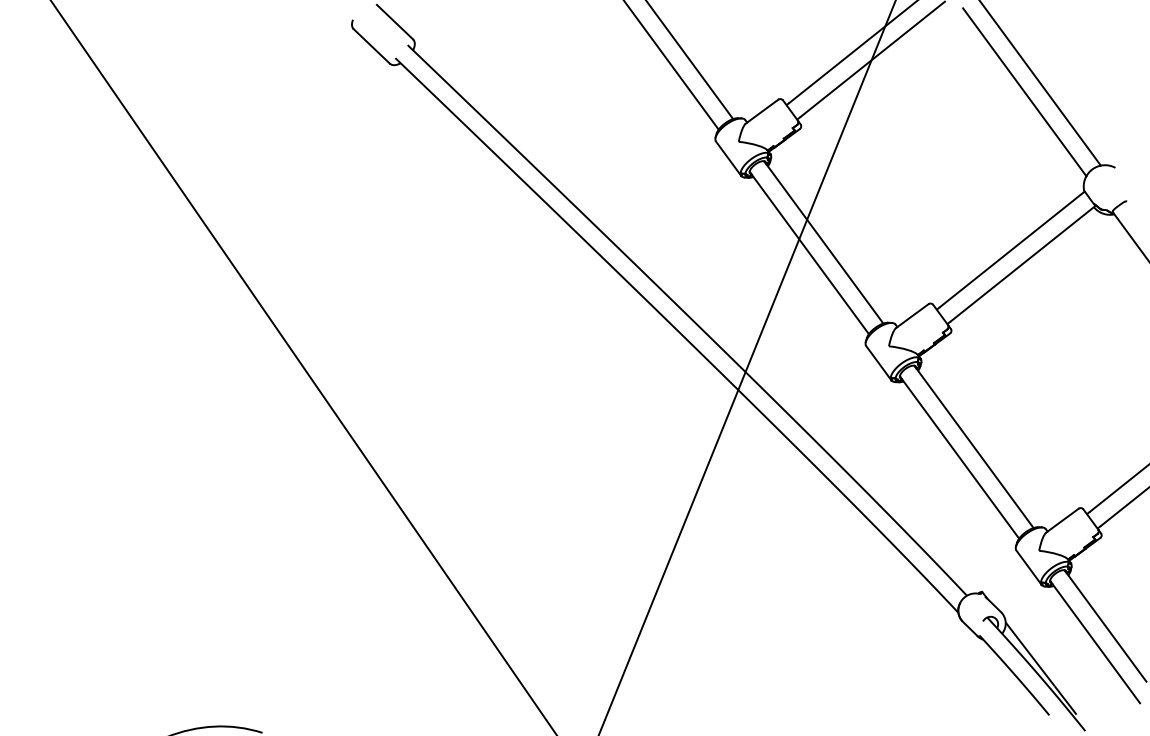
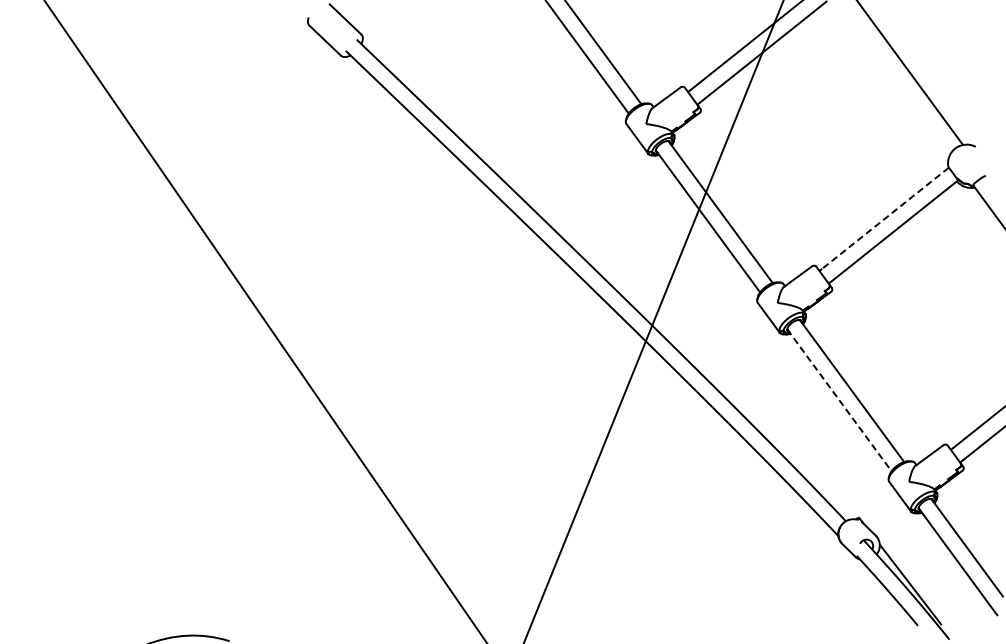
line: (1024, 91) -> (896, 80), removed
line: (1012, 249) -> (885, 218), solid -> dashed
line: (959, 457) -> (839, 400), solid -> dashed

